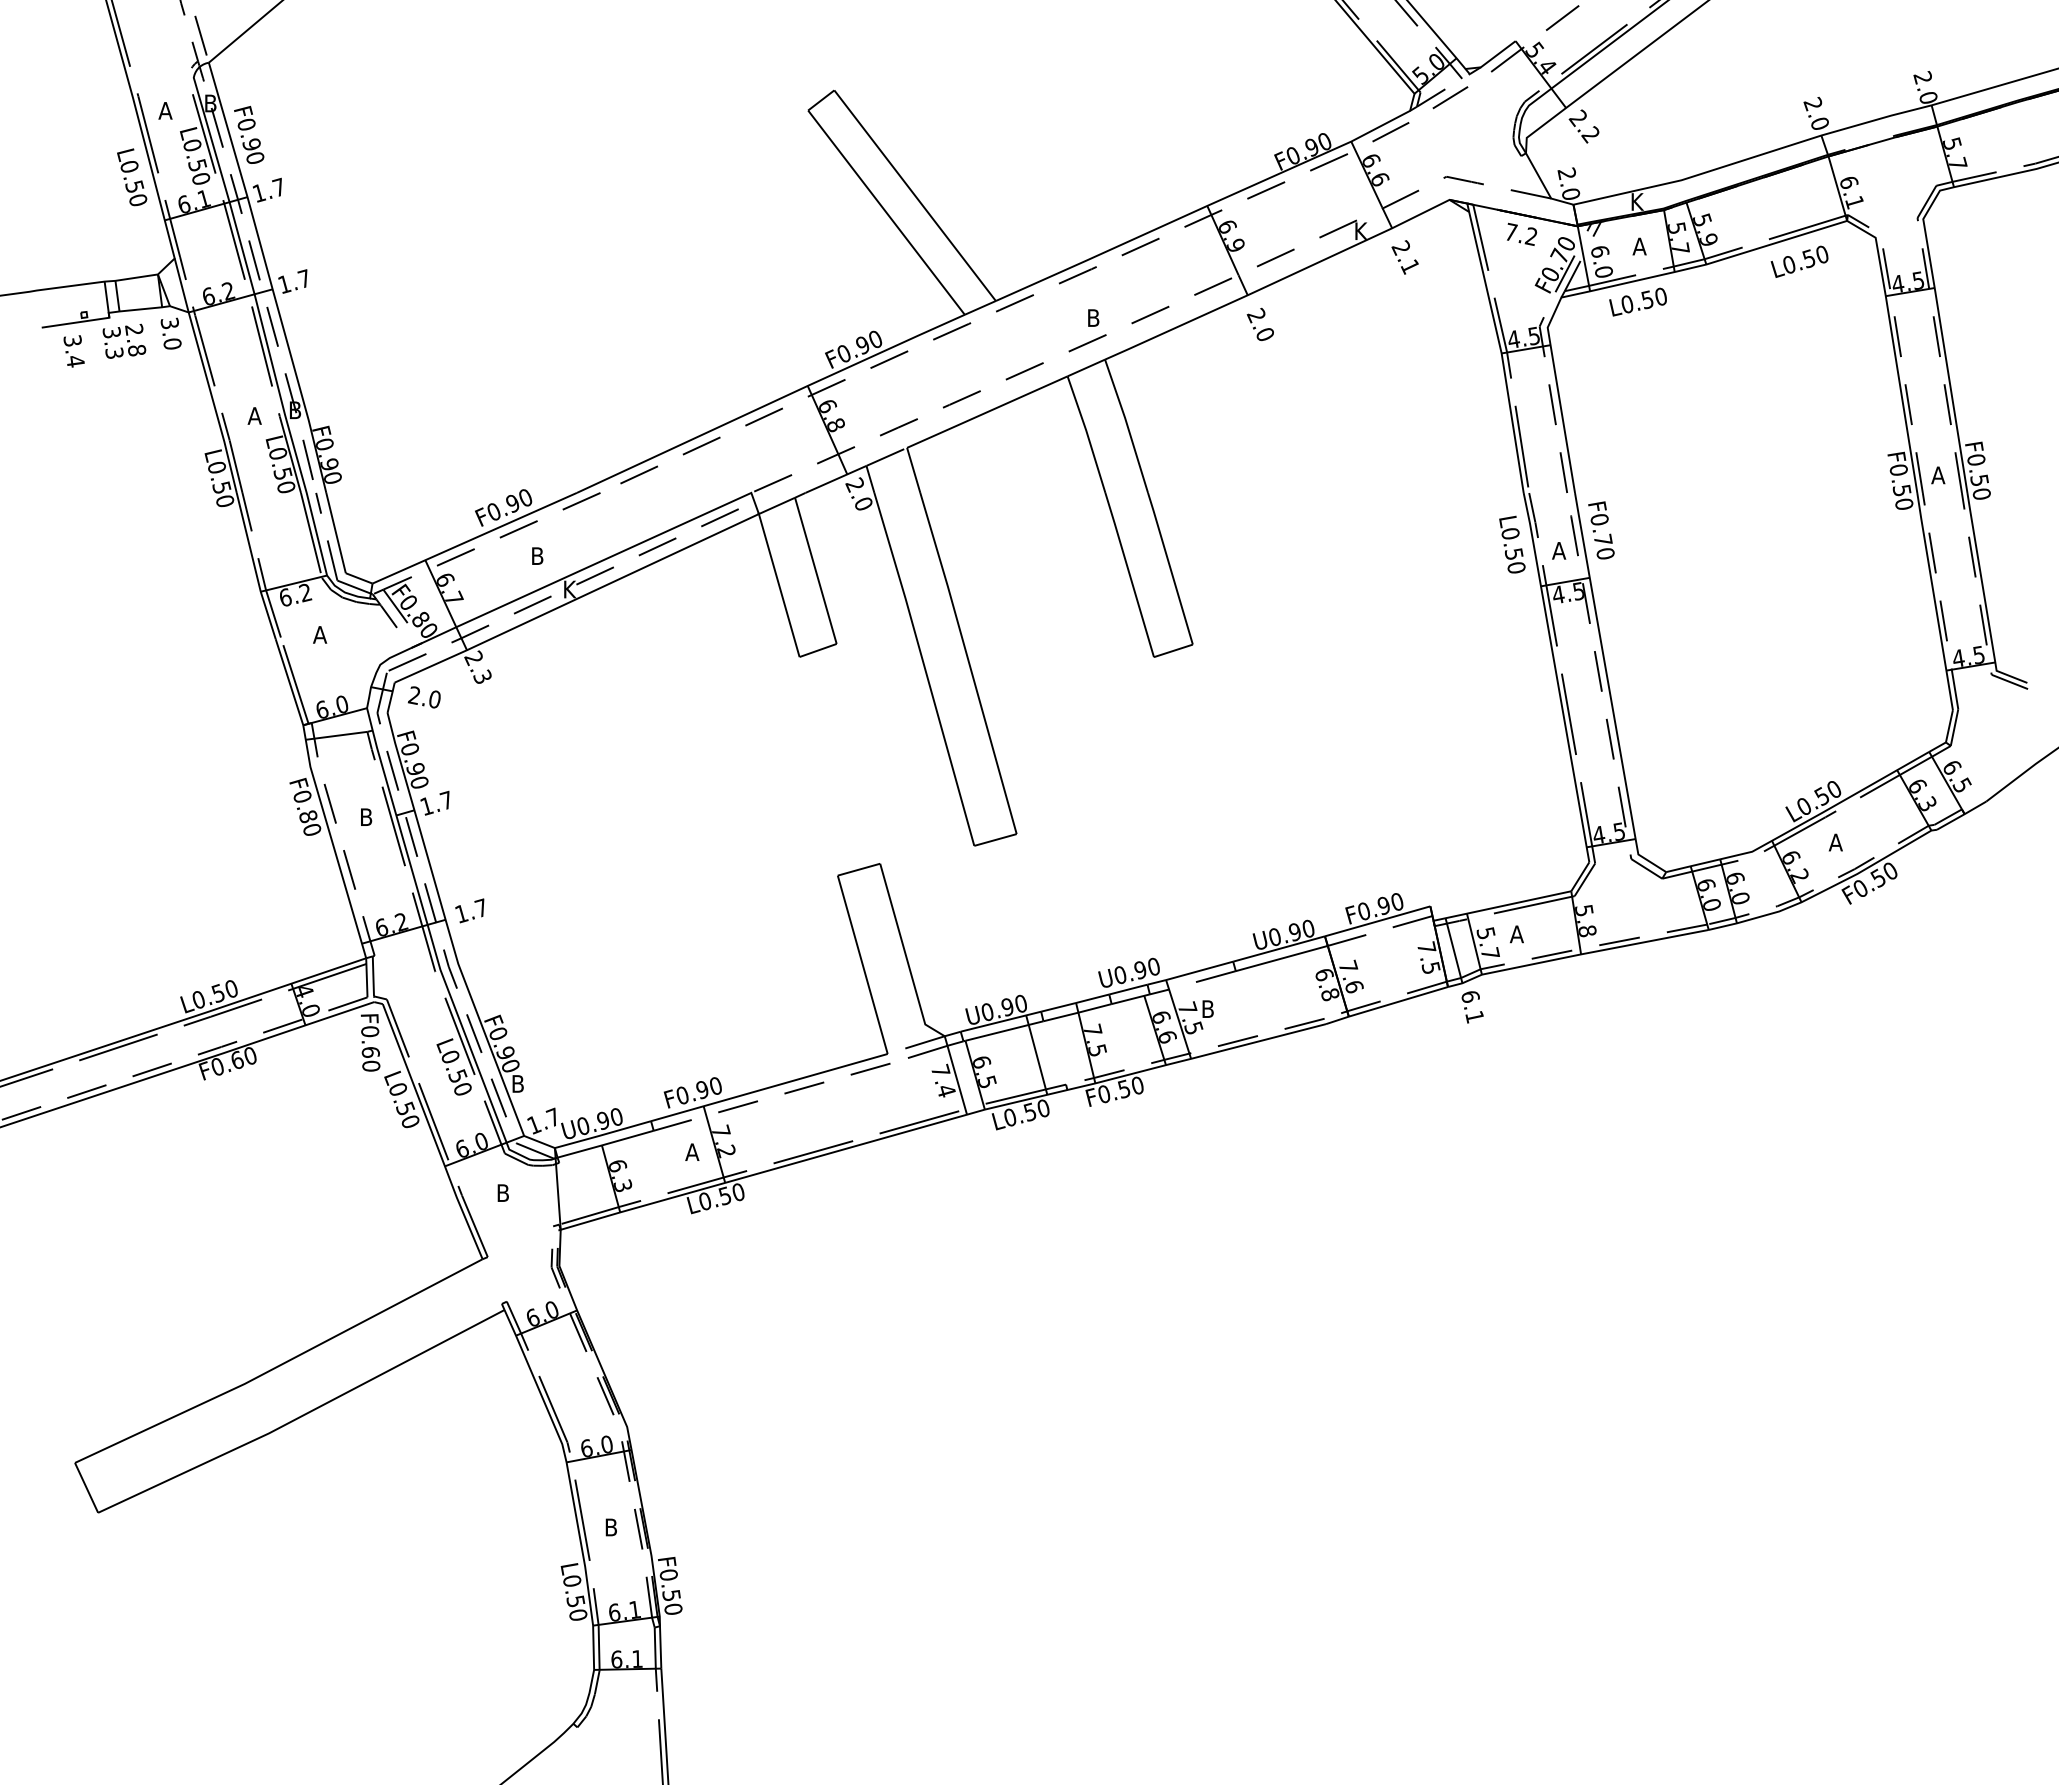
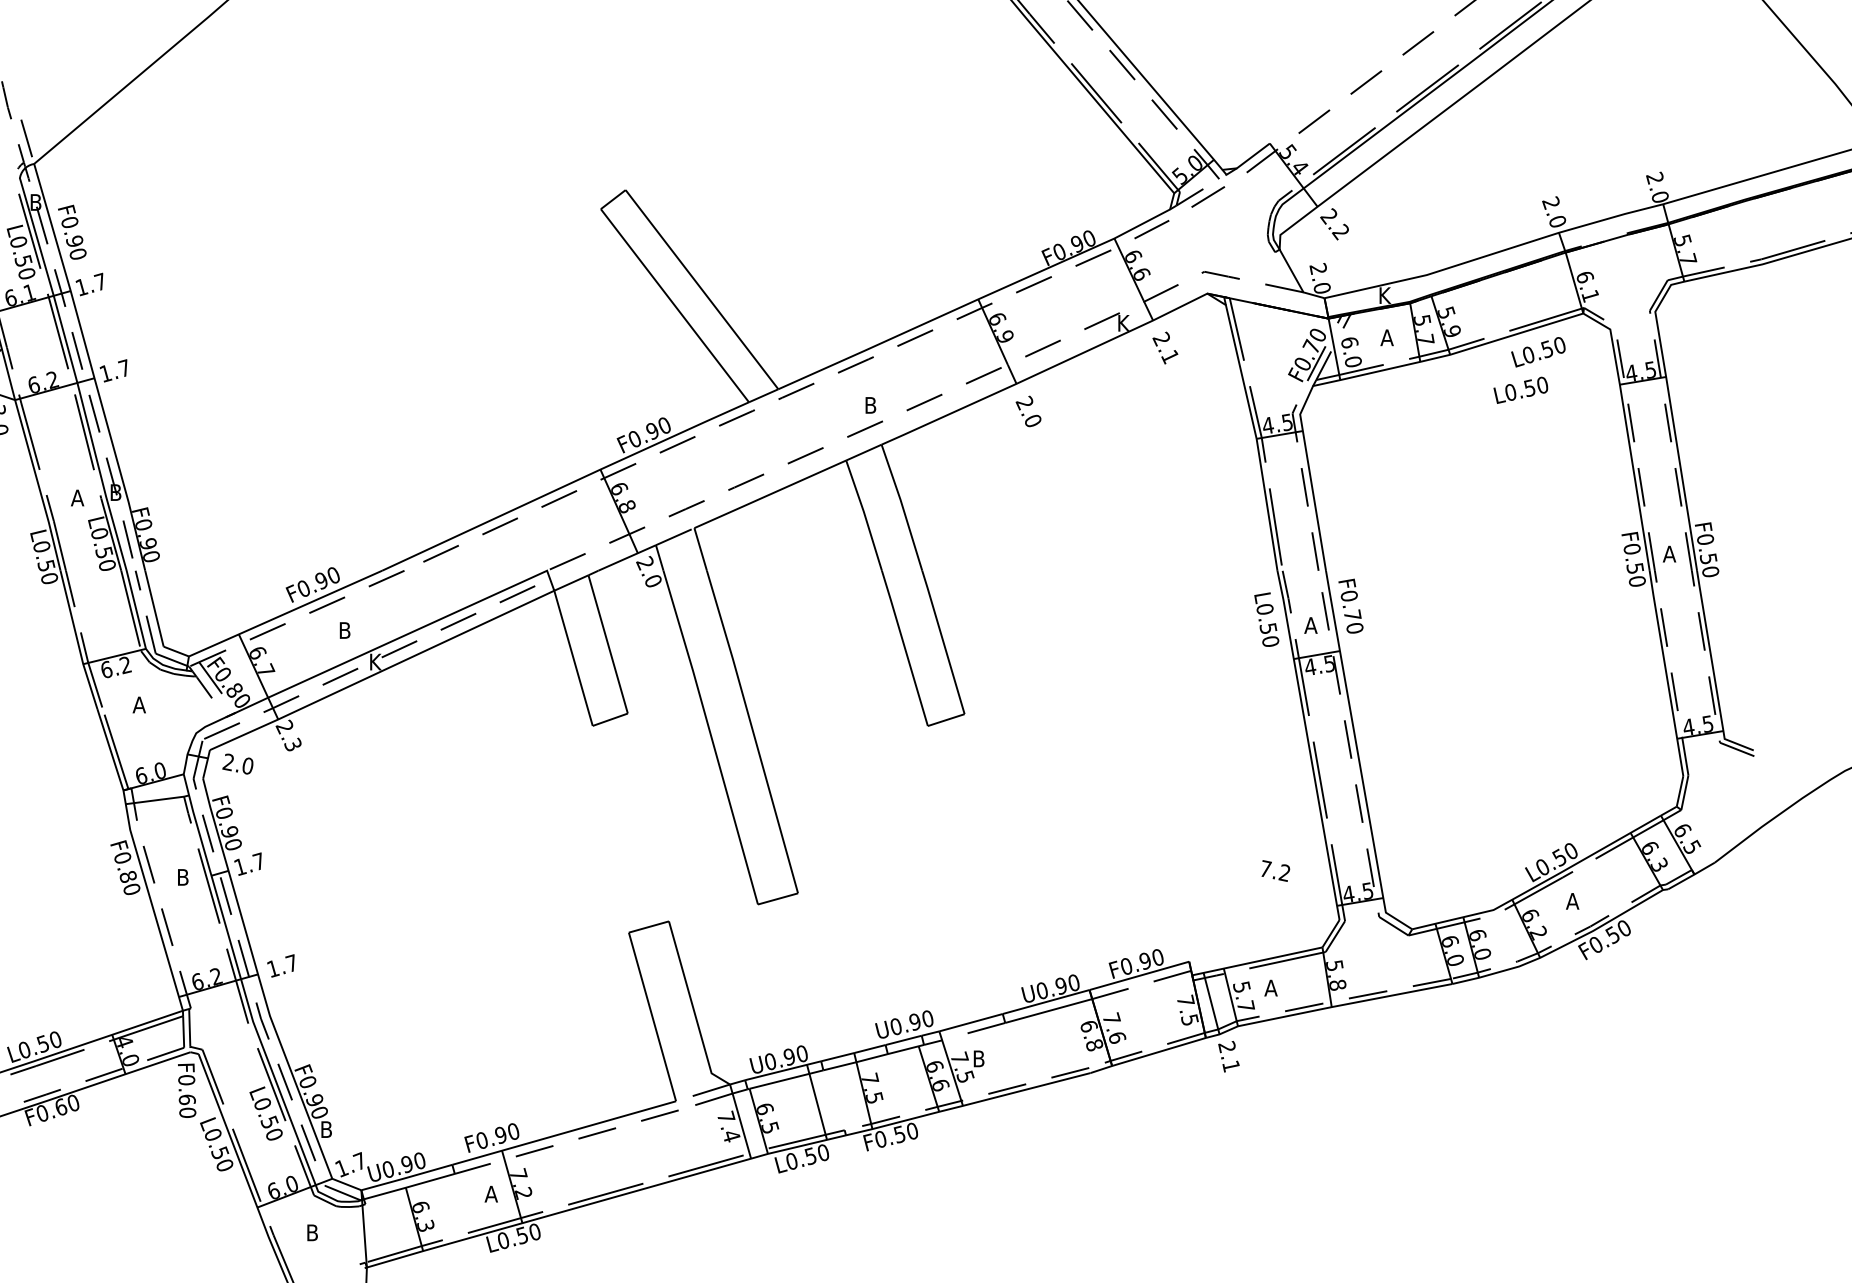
text: (1522, 233) -> (1276, 870), moved
text: (1637, 301) -> (1520, 389), moved
text: (1470, 996) -> (1227, 1046), 6.1 -> 2.1

